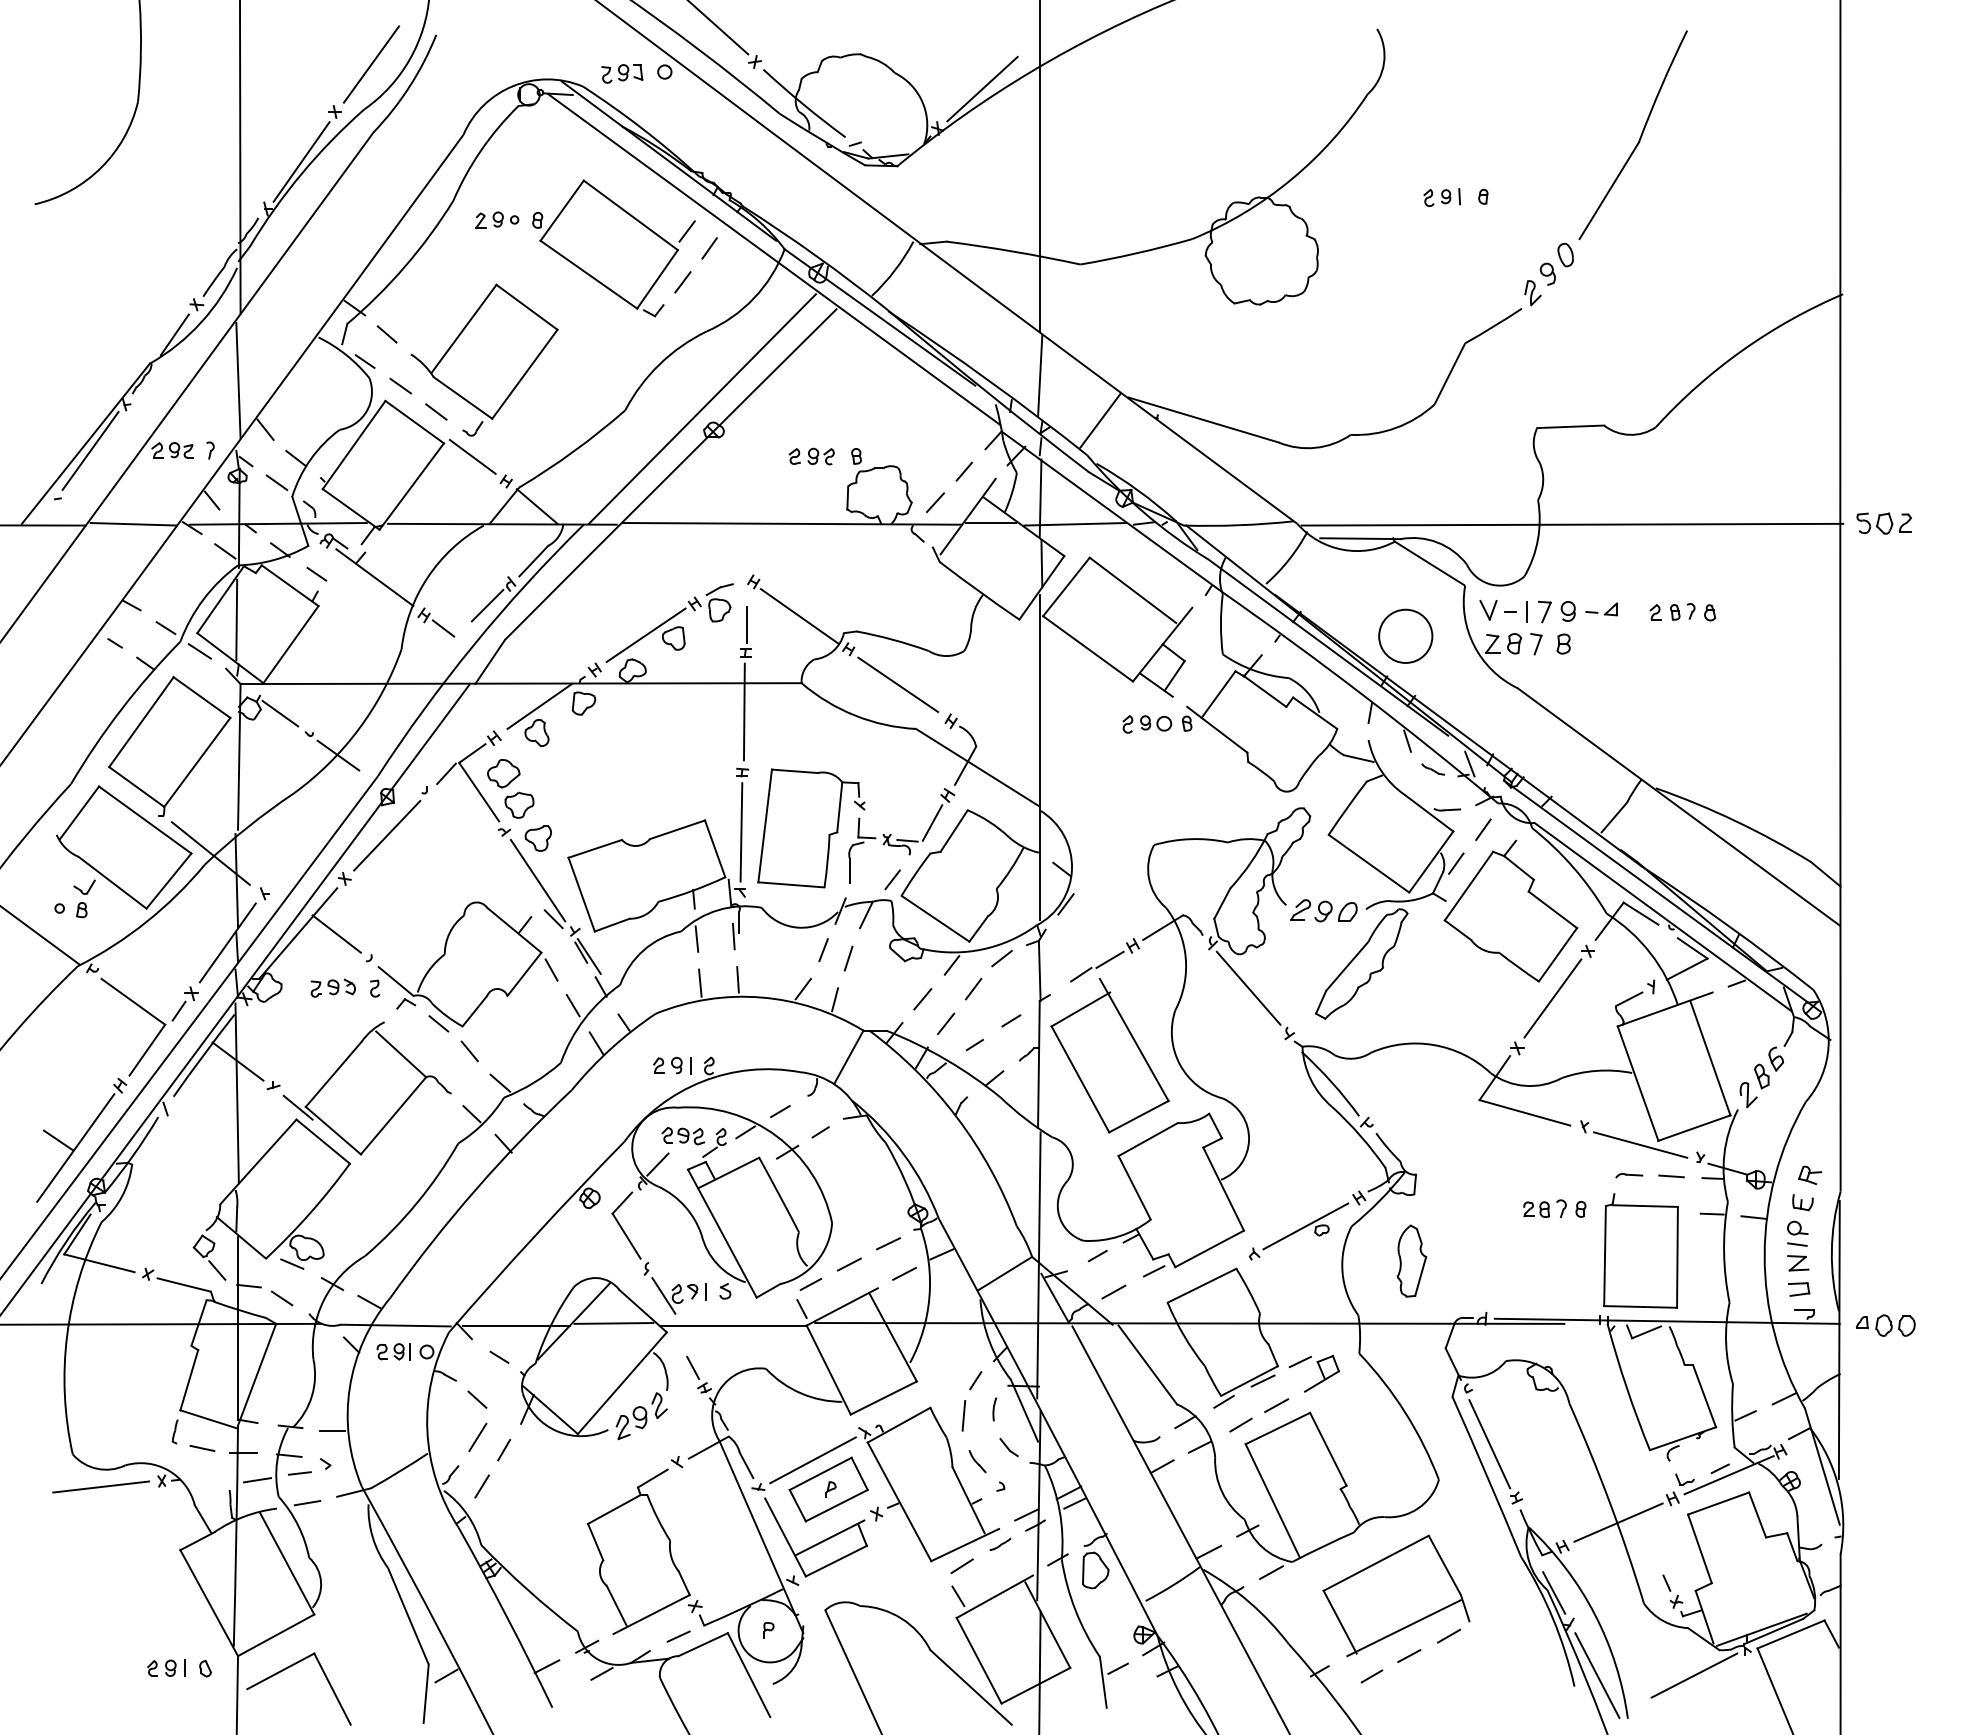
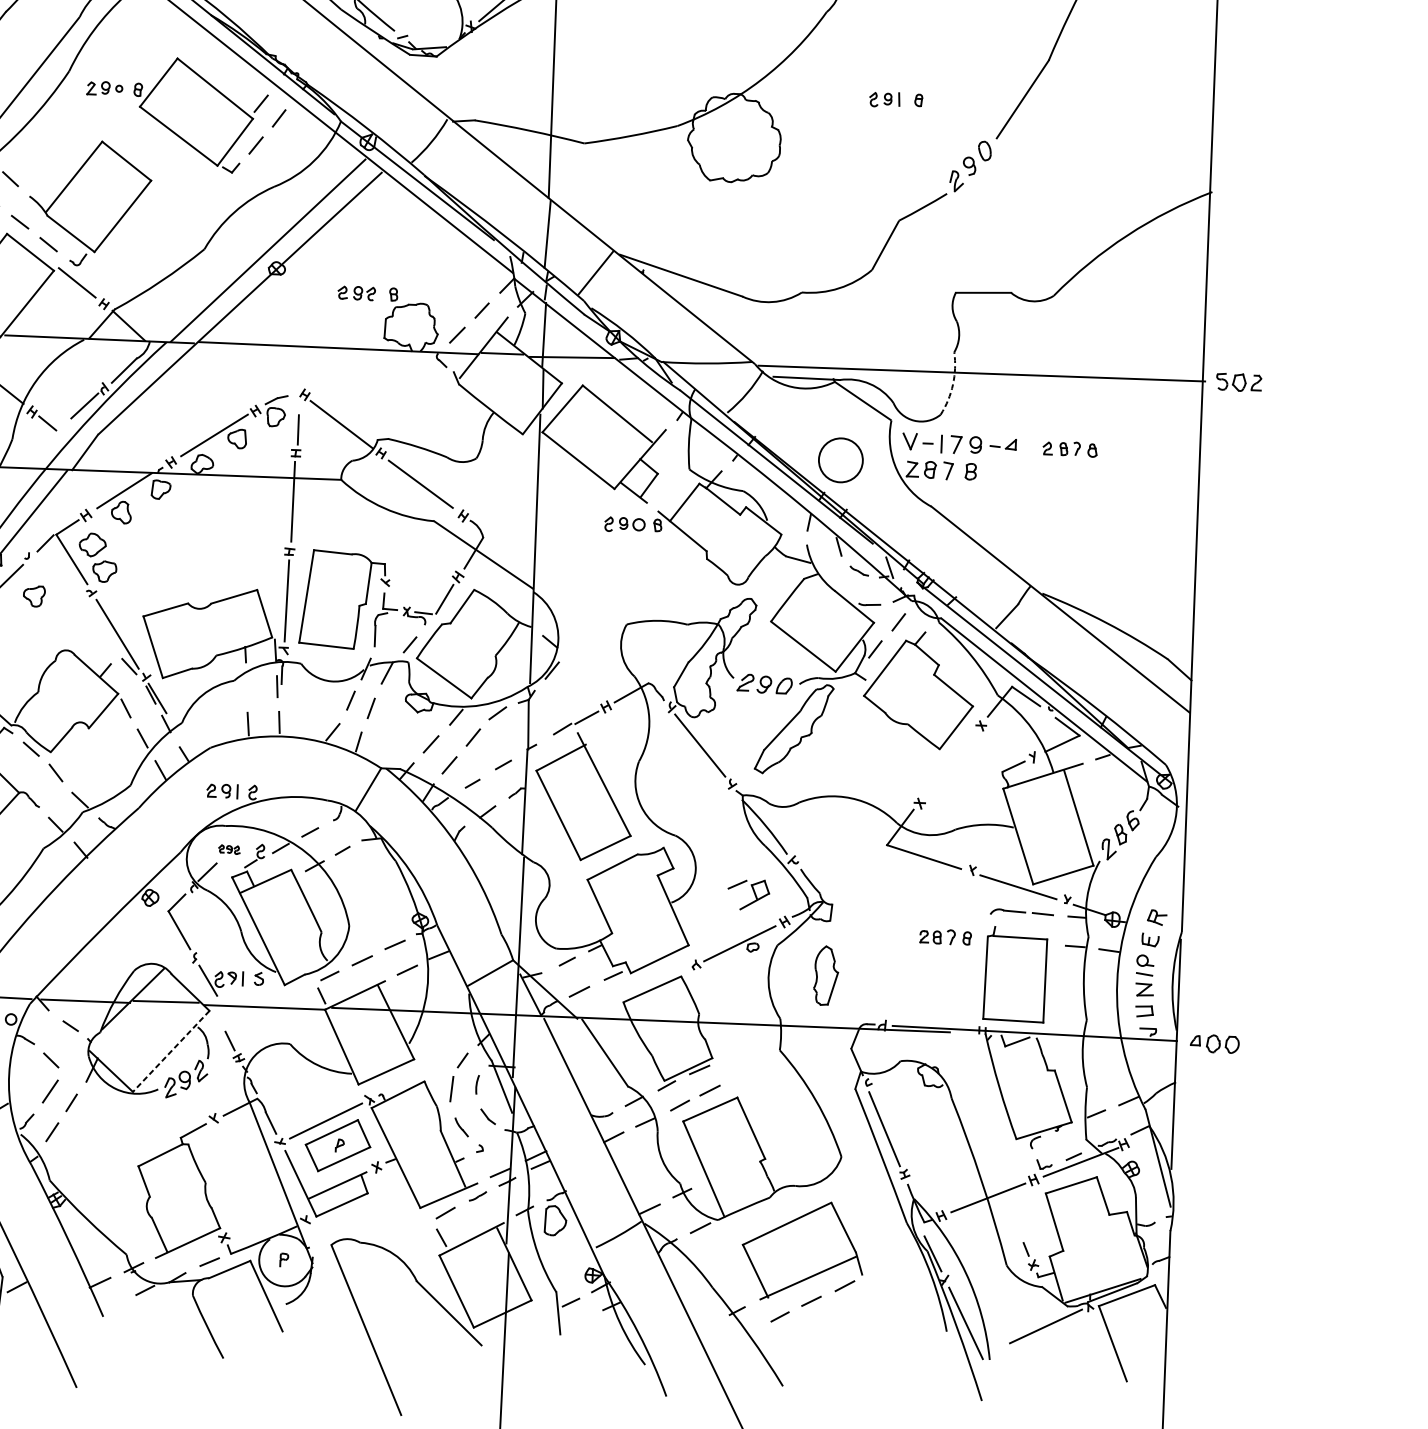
arc: (1537, 539) -> (952, 384), solid -> dashed
part: (537, 838) -> (33, 596), moved
line: (696, 938) -> (246, 687), removed
line: (1552, 998) -> (950, 763), removed
part: (683, 1136) -> (229, 849), size x0.6
part: (1629, 1175) -> (1008, 912), size x1.6
part: (1319, 1369) -> (753, 891), moved
line: (622, 1383) -> (171, 1051), solid -> dashed

